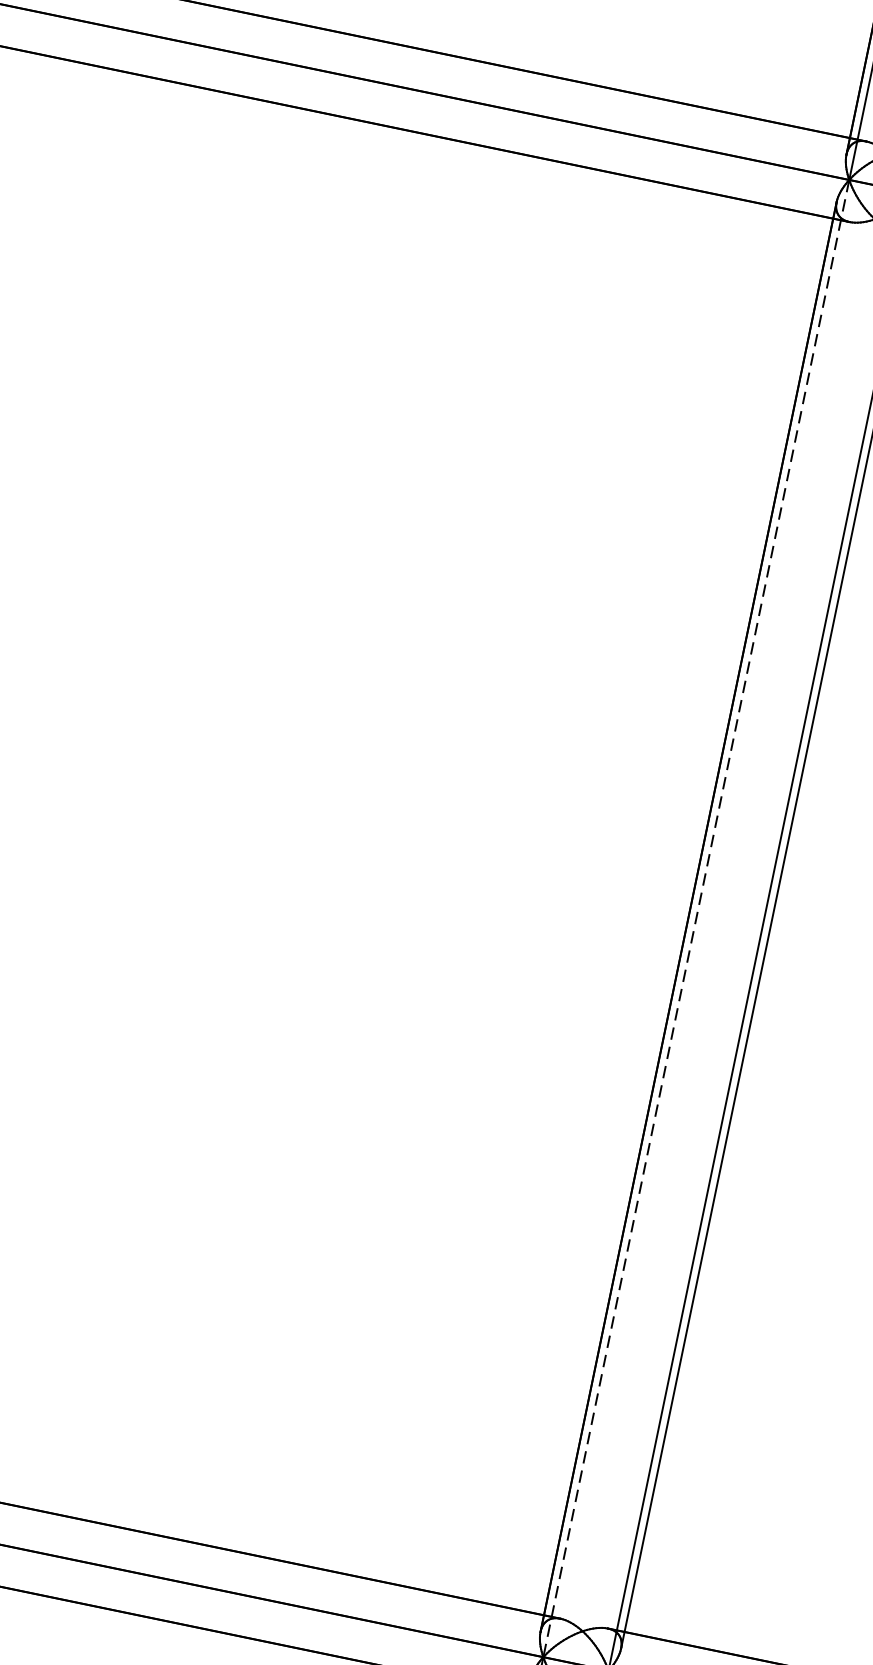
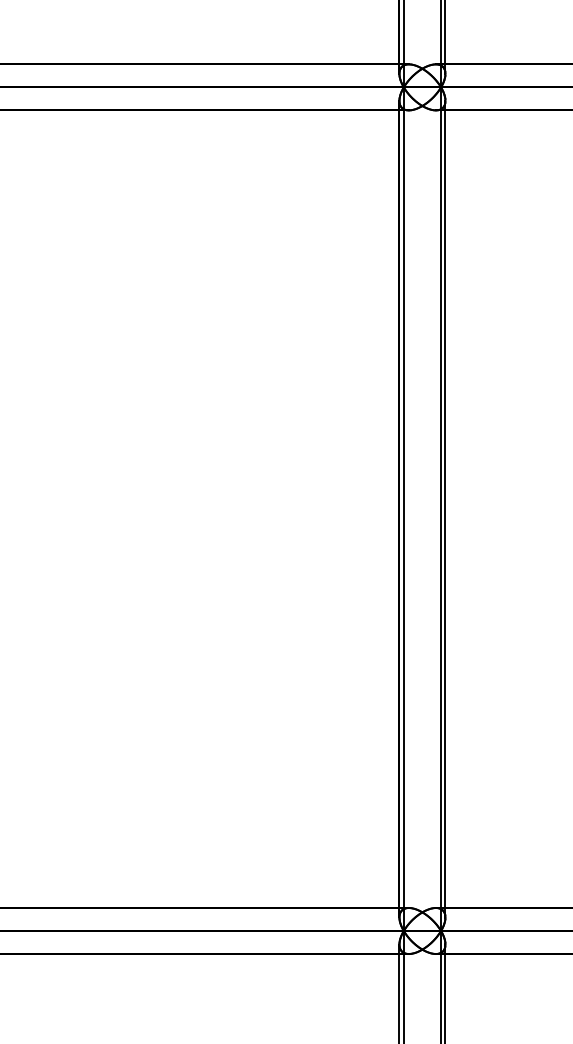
line: (695, 918) -> (403, 509), dashed -> solid

